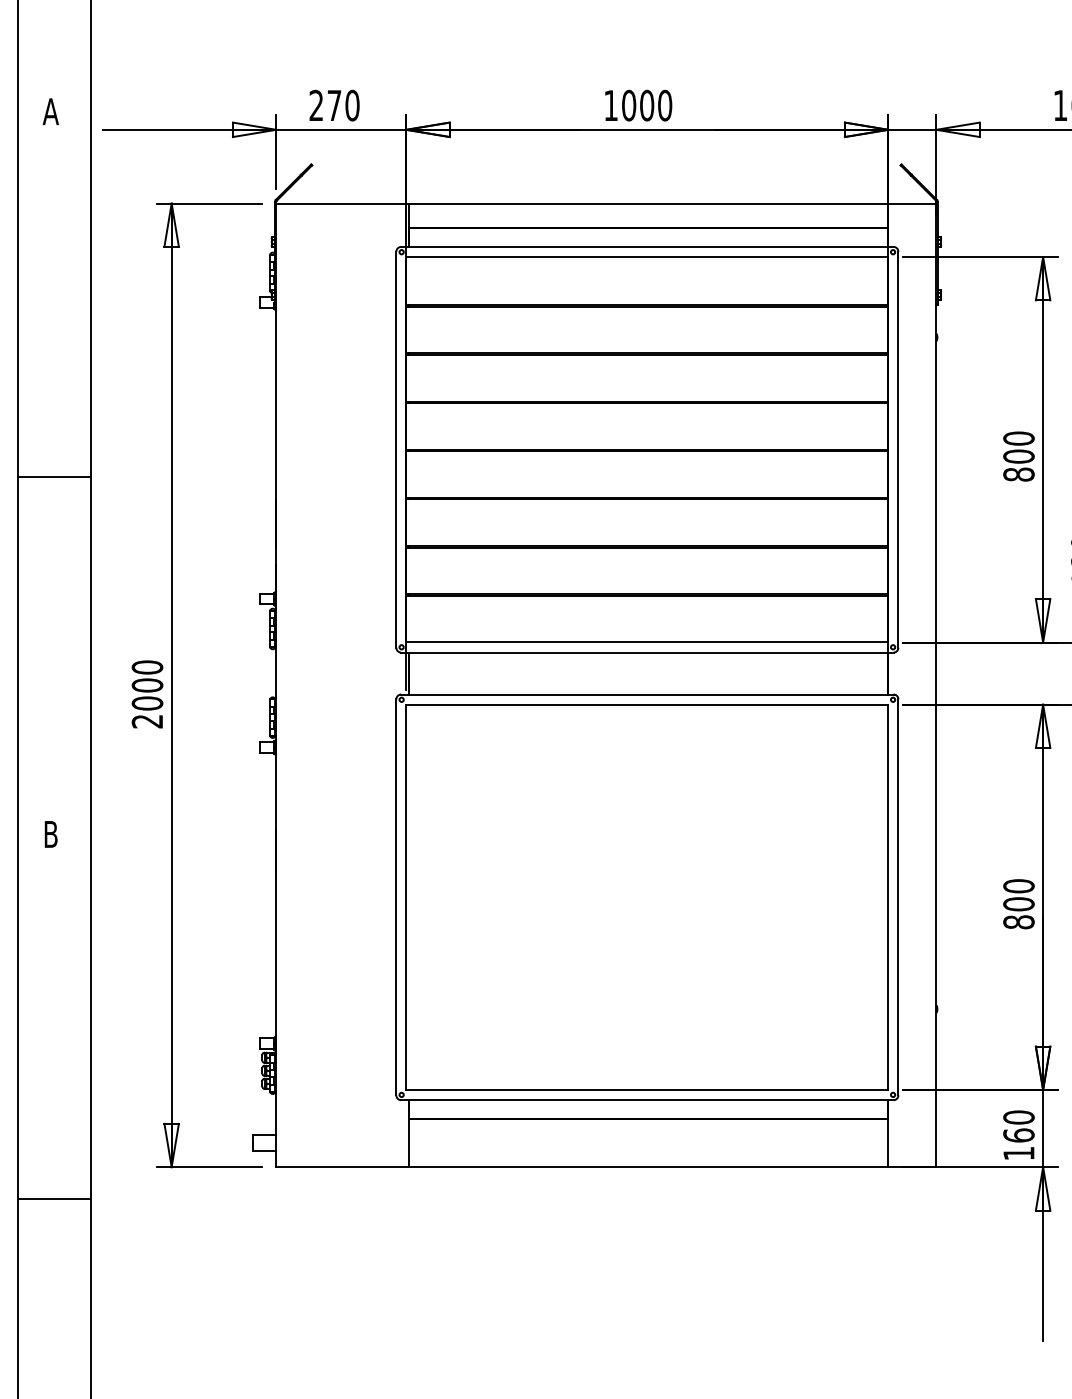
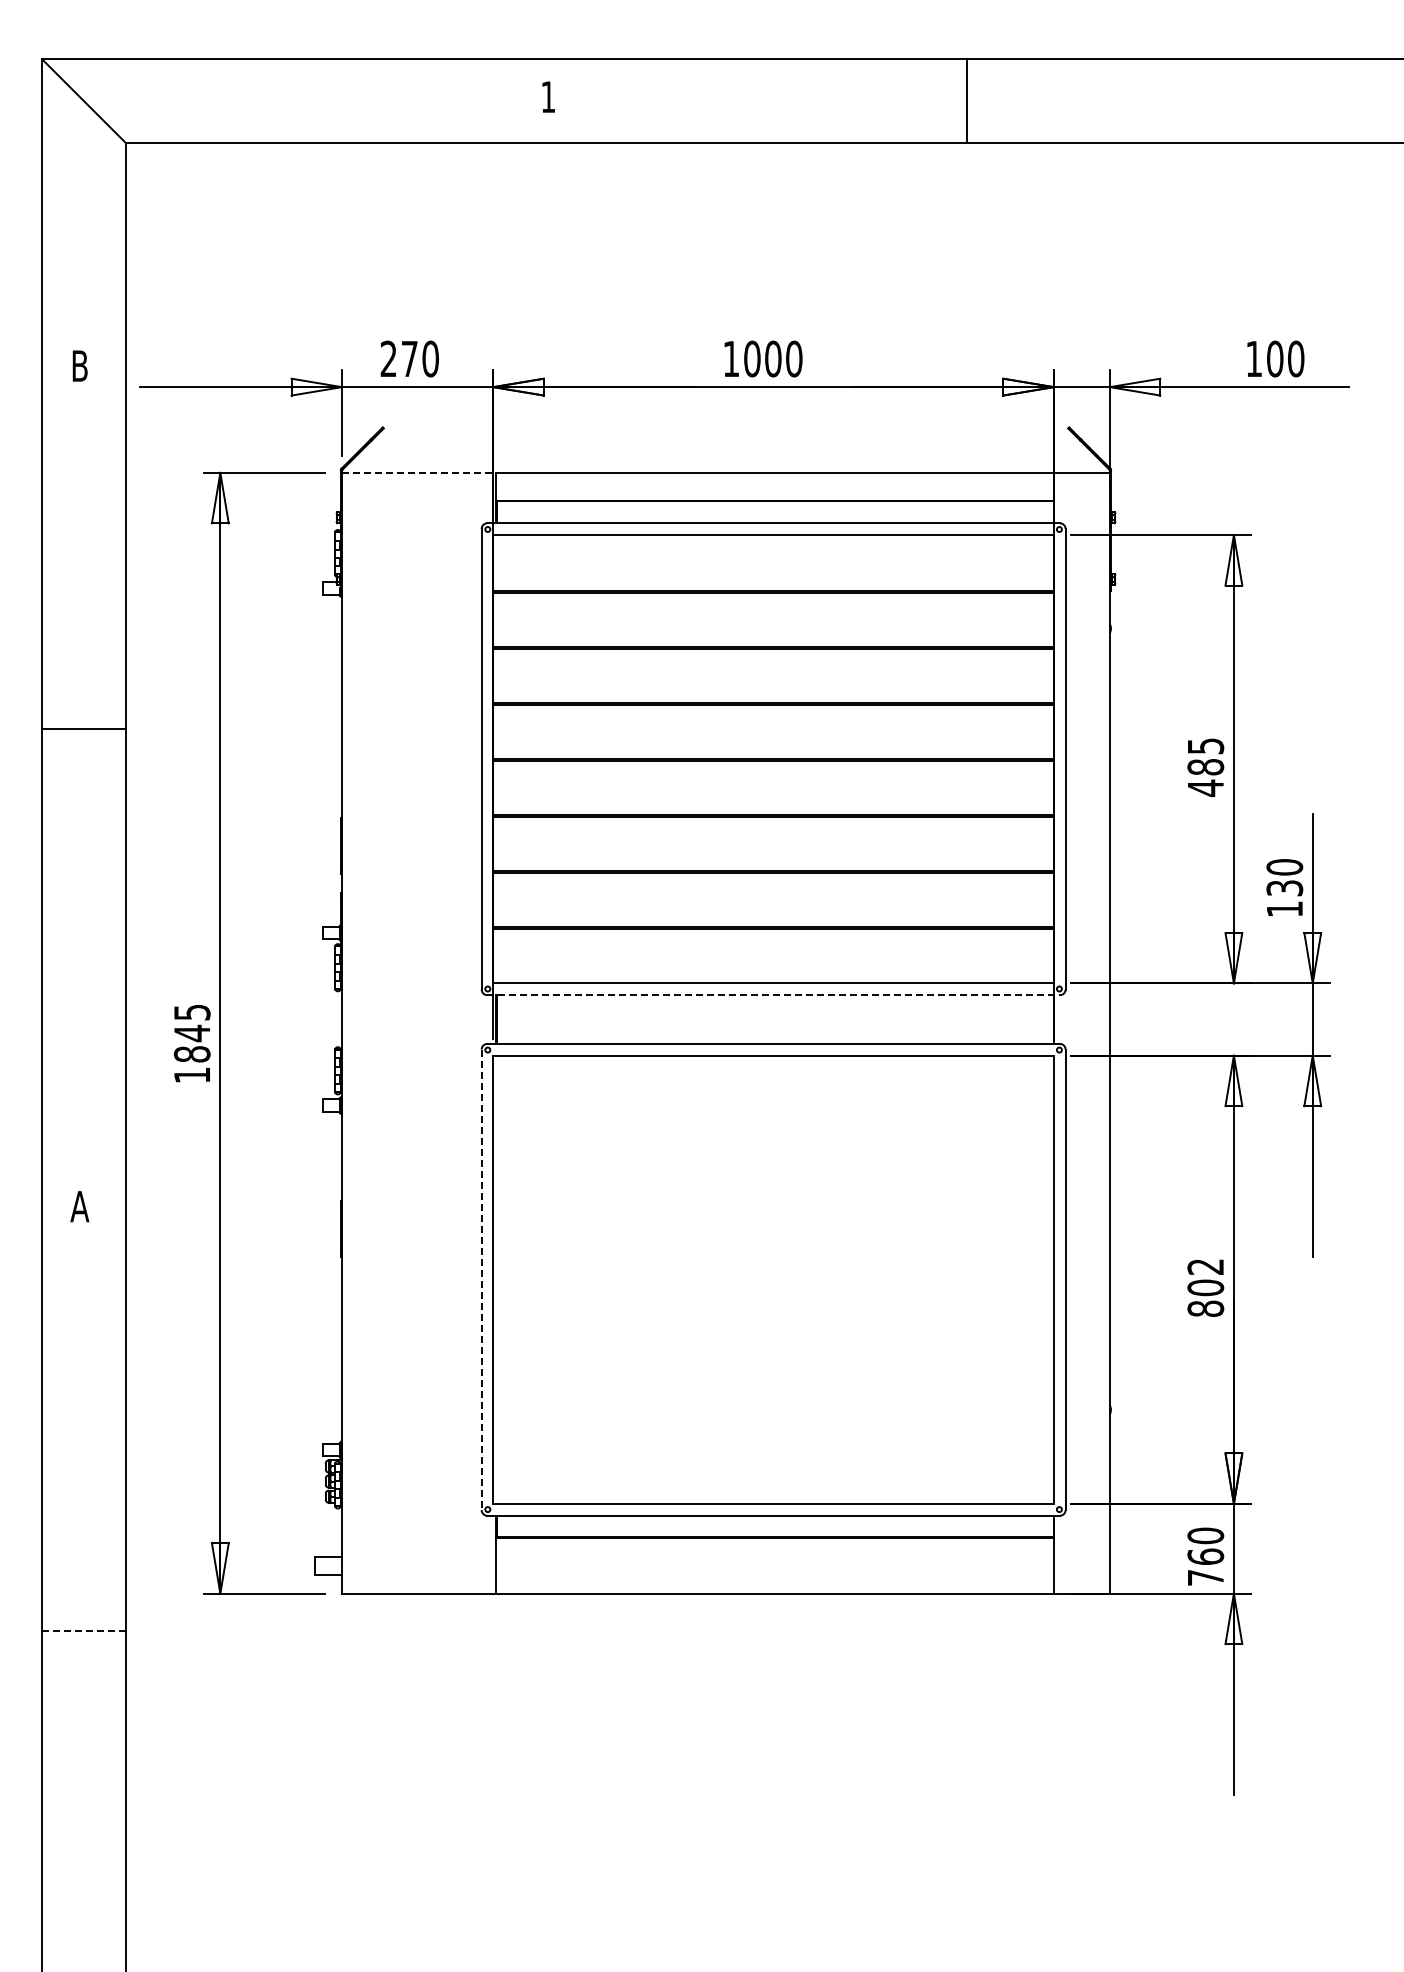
text: (50, 111) -> (79, 365), A -> B
line: (342, 203) -> (419, 472), solid -> dashed
text: (1018, 456) -> (1205, 767), 800 -> 485
line: (54, 476) -> (83, 729), moved
line: (648, 652) -> (774, 995), solid -> dashed
text: (146, 694) -> (191, 1043), 2000 -> 1845
text: (50, 834) -> (79, 1206), B -> A
text: (1018, 885) -> (1205, 1266), 800 -> 802
line: (396, 897) -> (481, 1280), solid -> dashed
text: (1018, 1153) -> (1205, 1577), 160 -> 760
line: (54, 1199) -> (84, 1631), solid -> dashed

